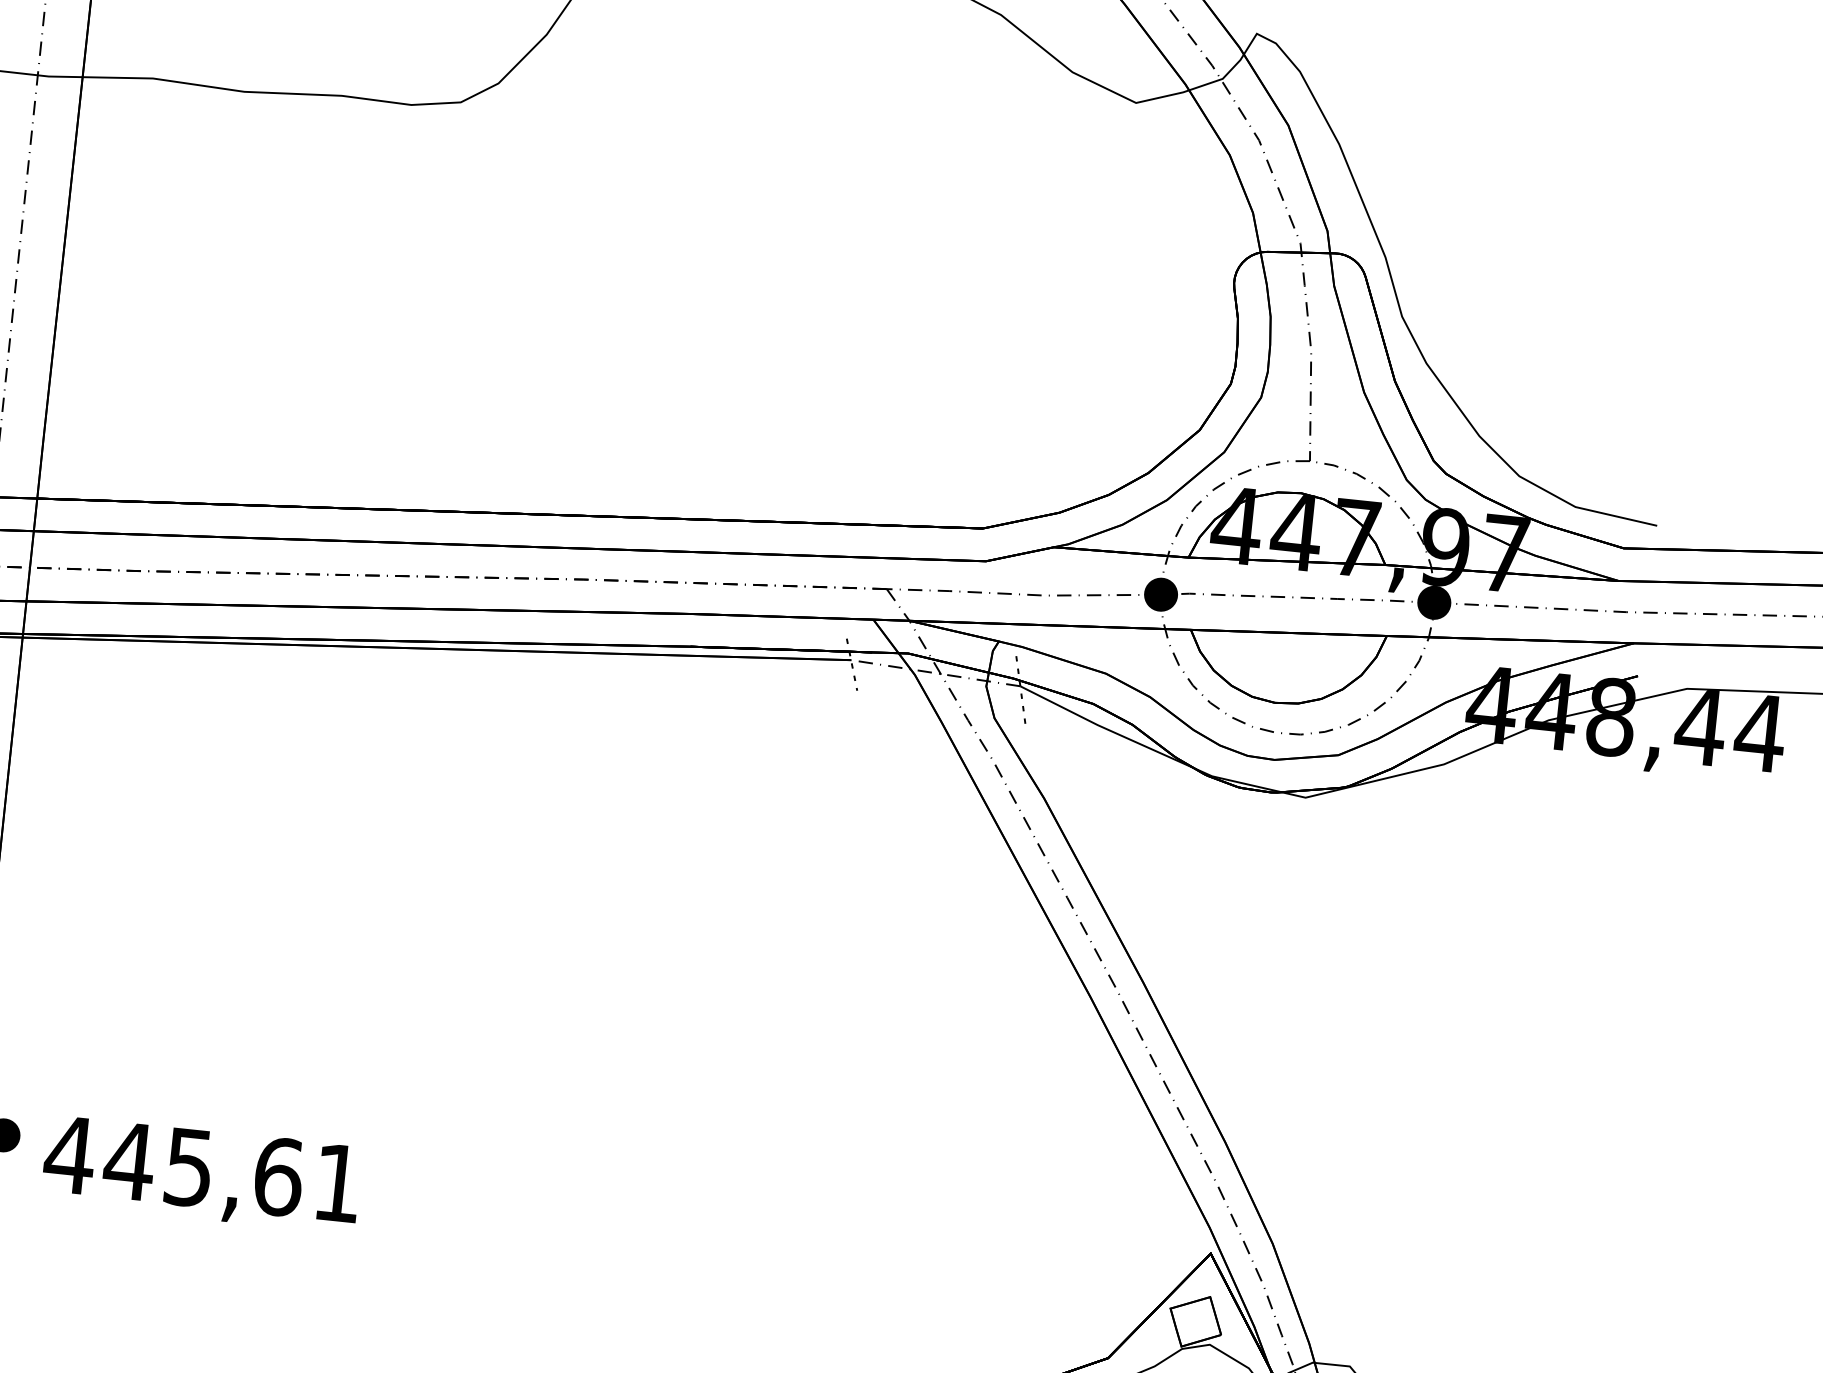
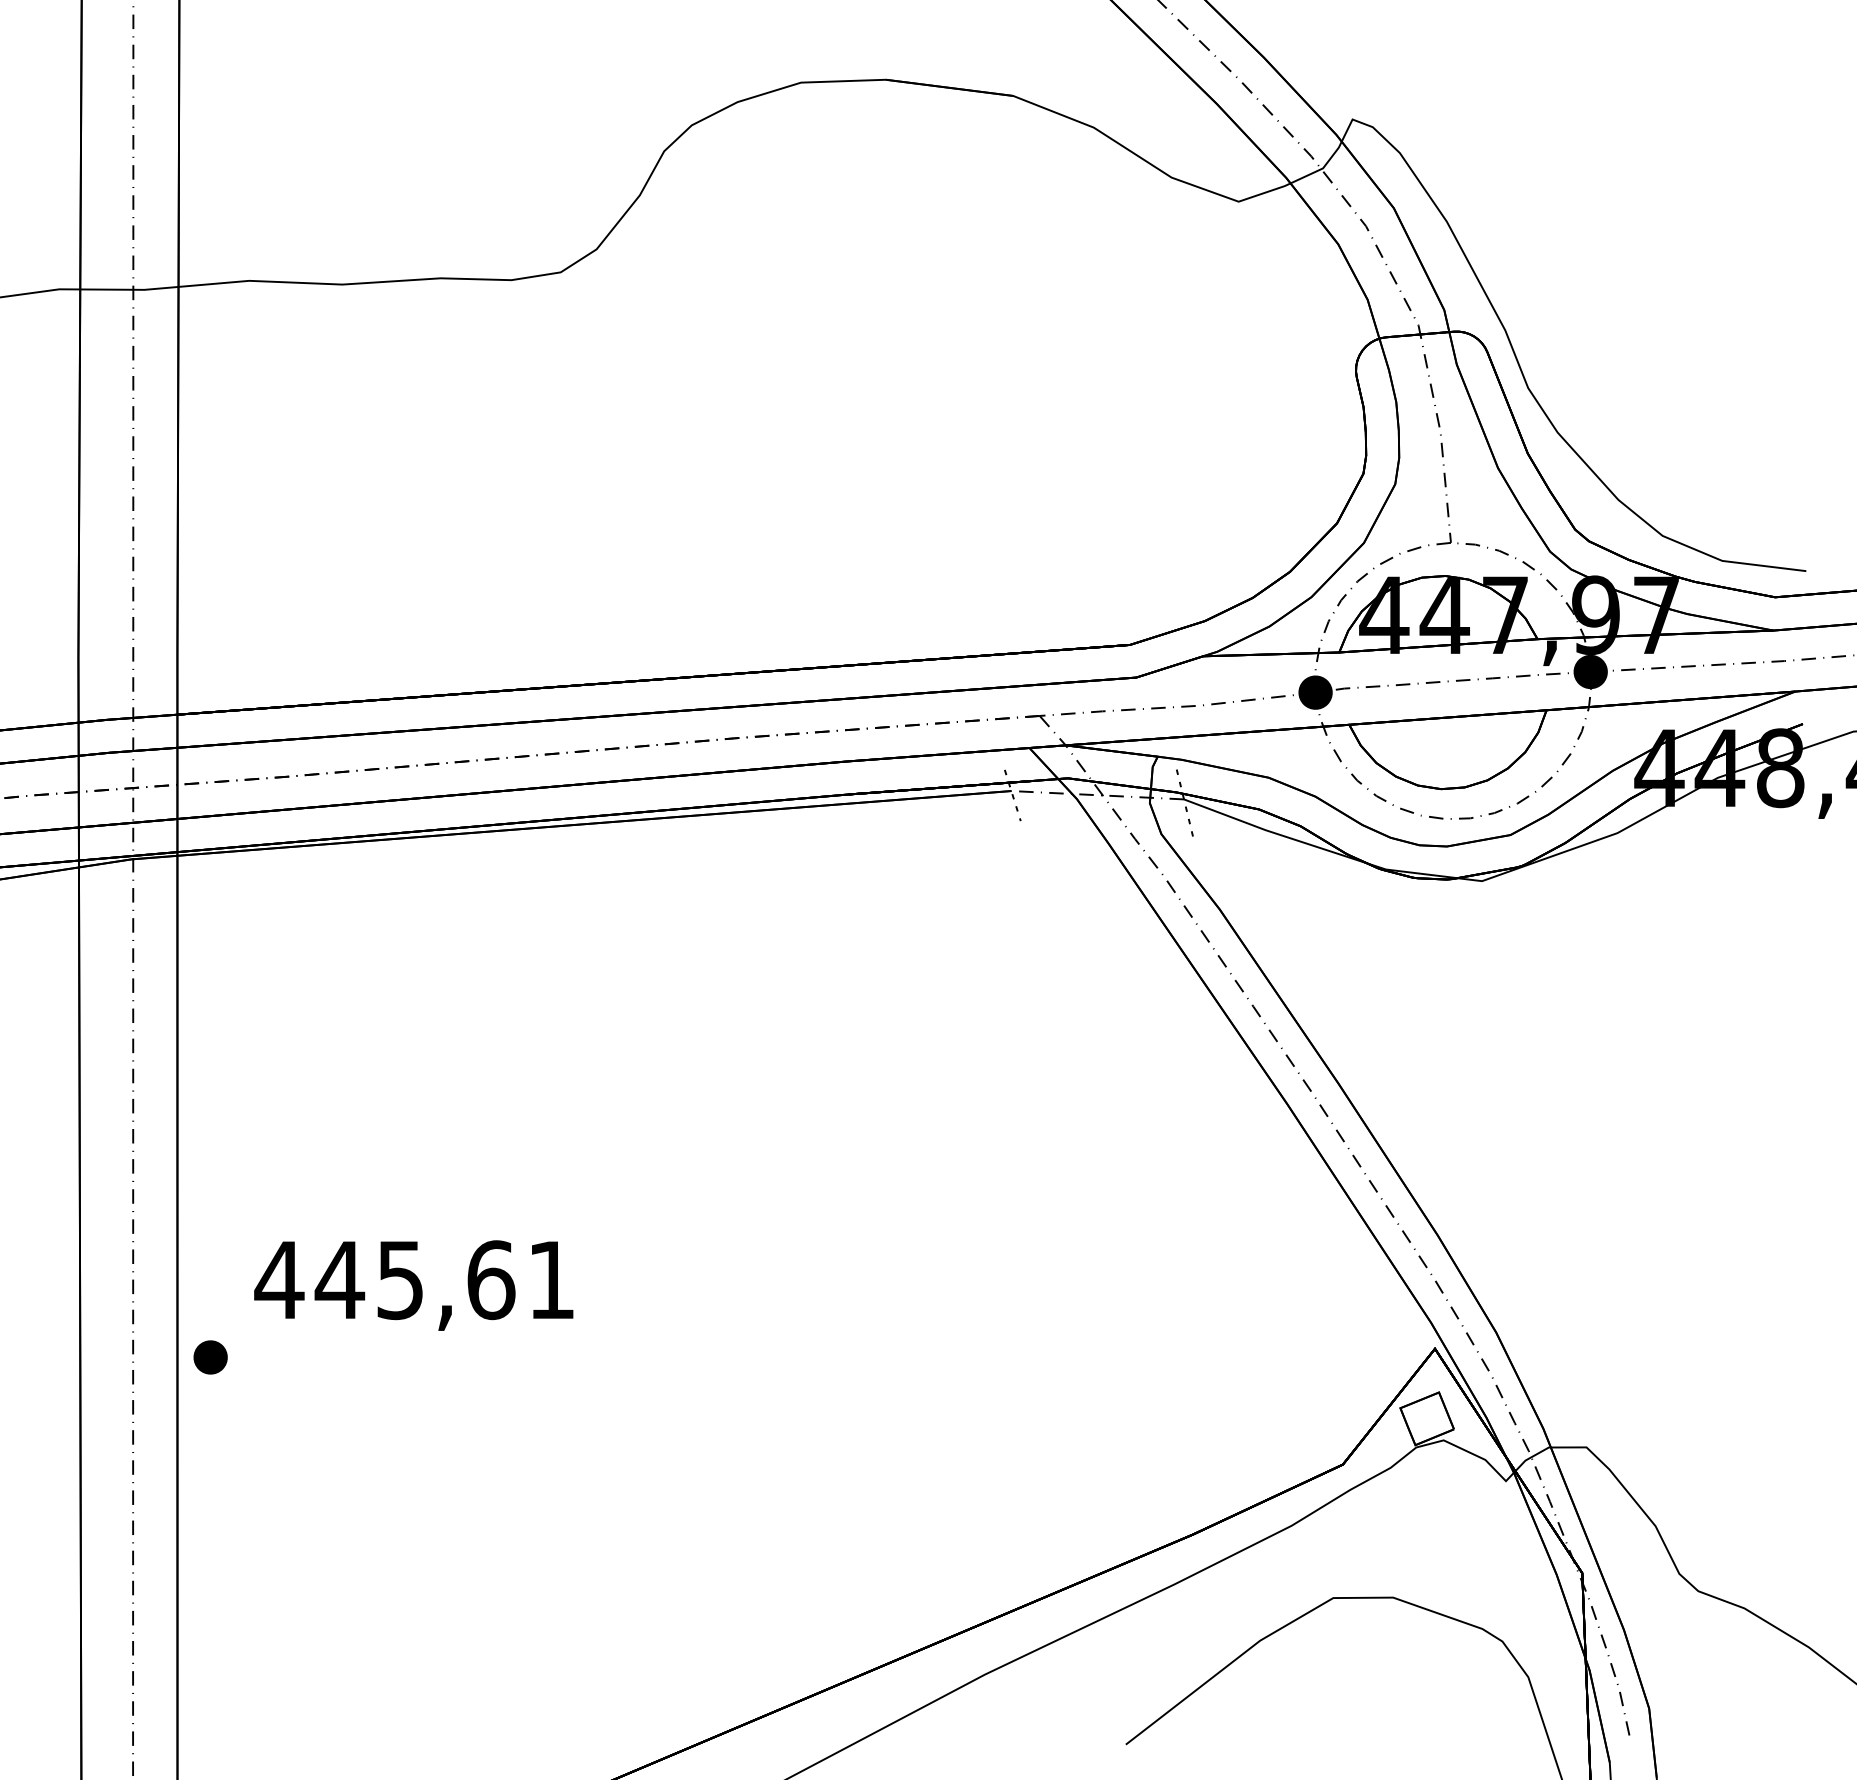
text: (201, 1174) -> (413, 1285), moved

